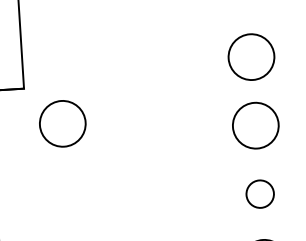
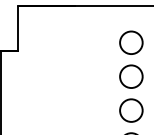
circle: (63, 123) -> (36, 69), removed
circle: (260, 194) -> (131, 110), size x1.67

